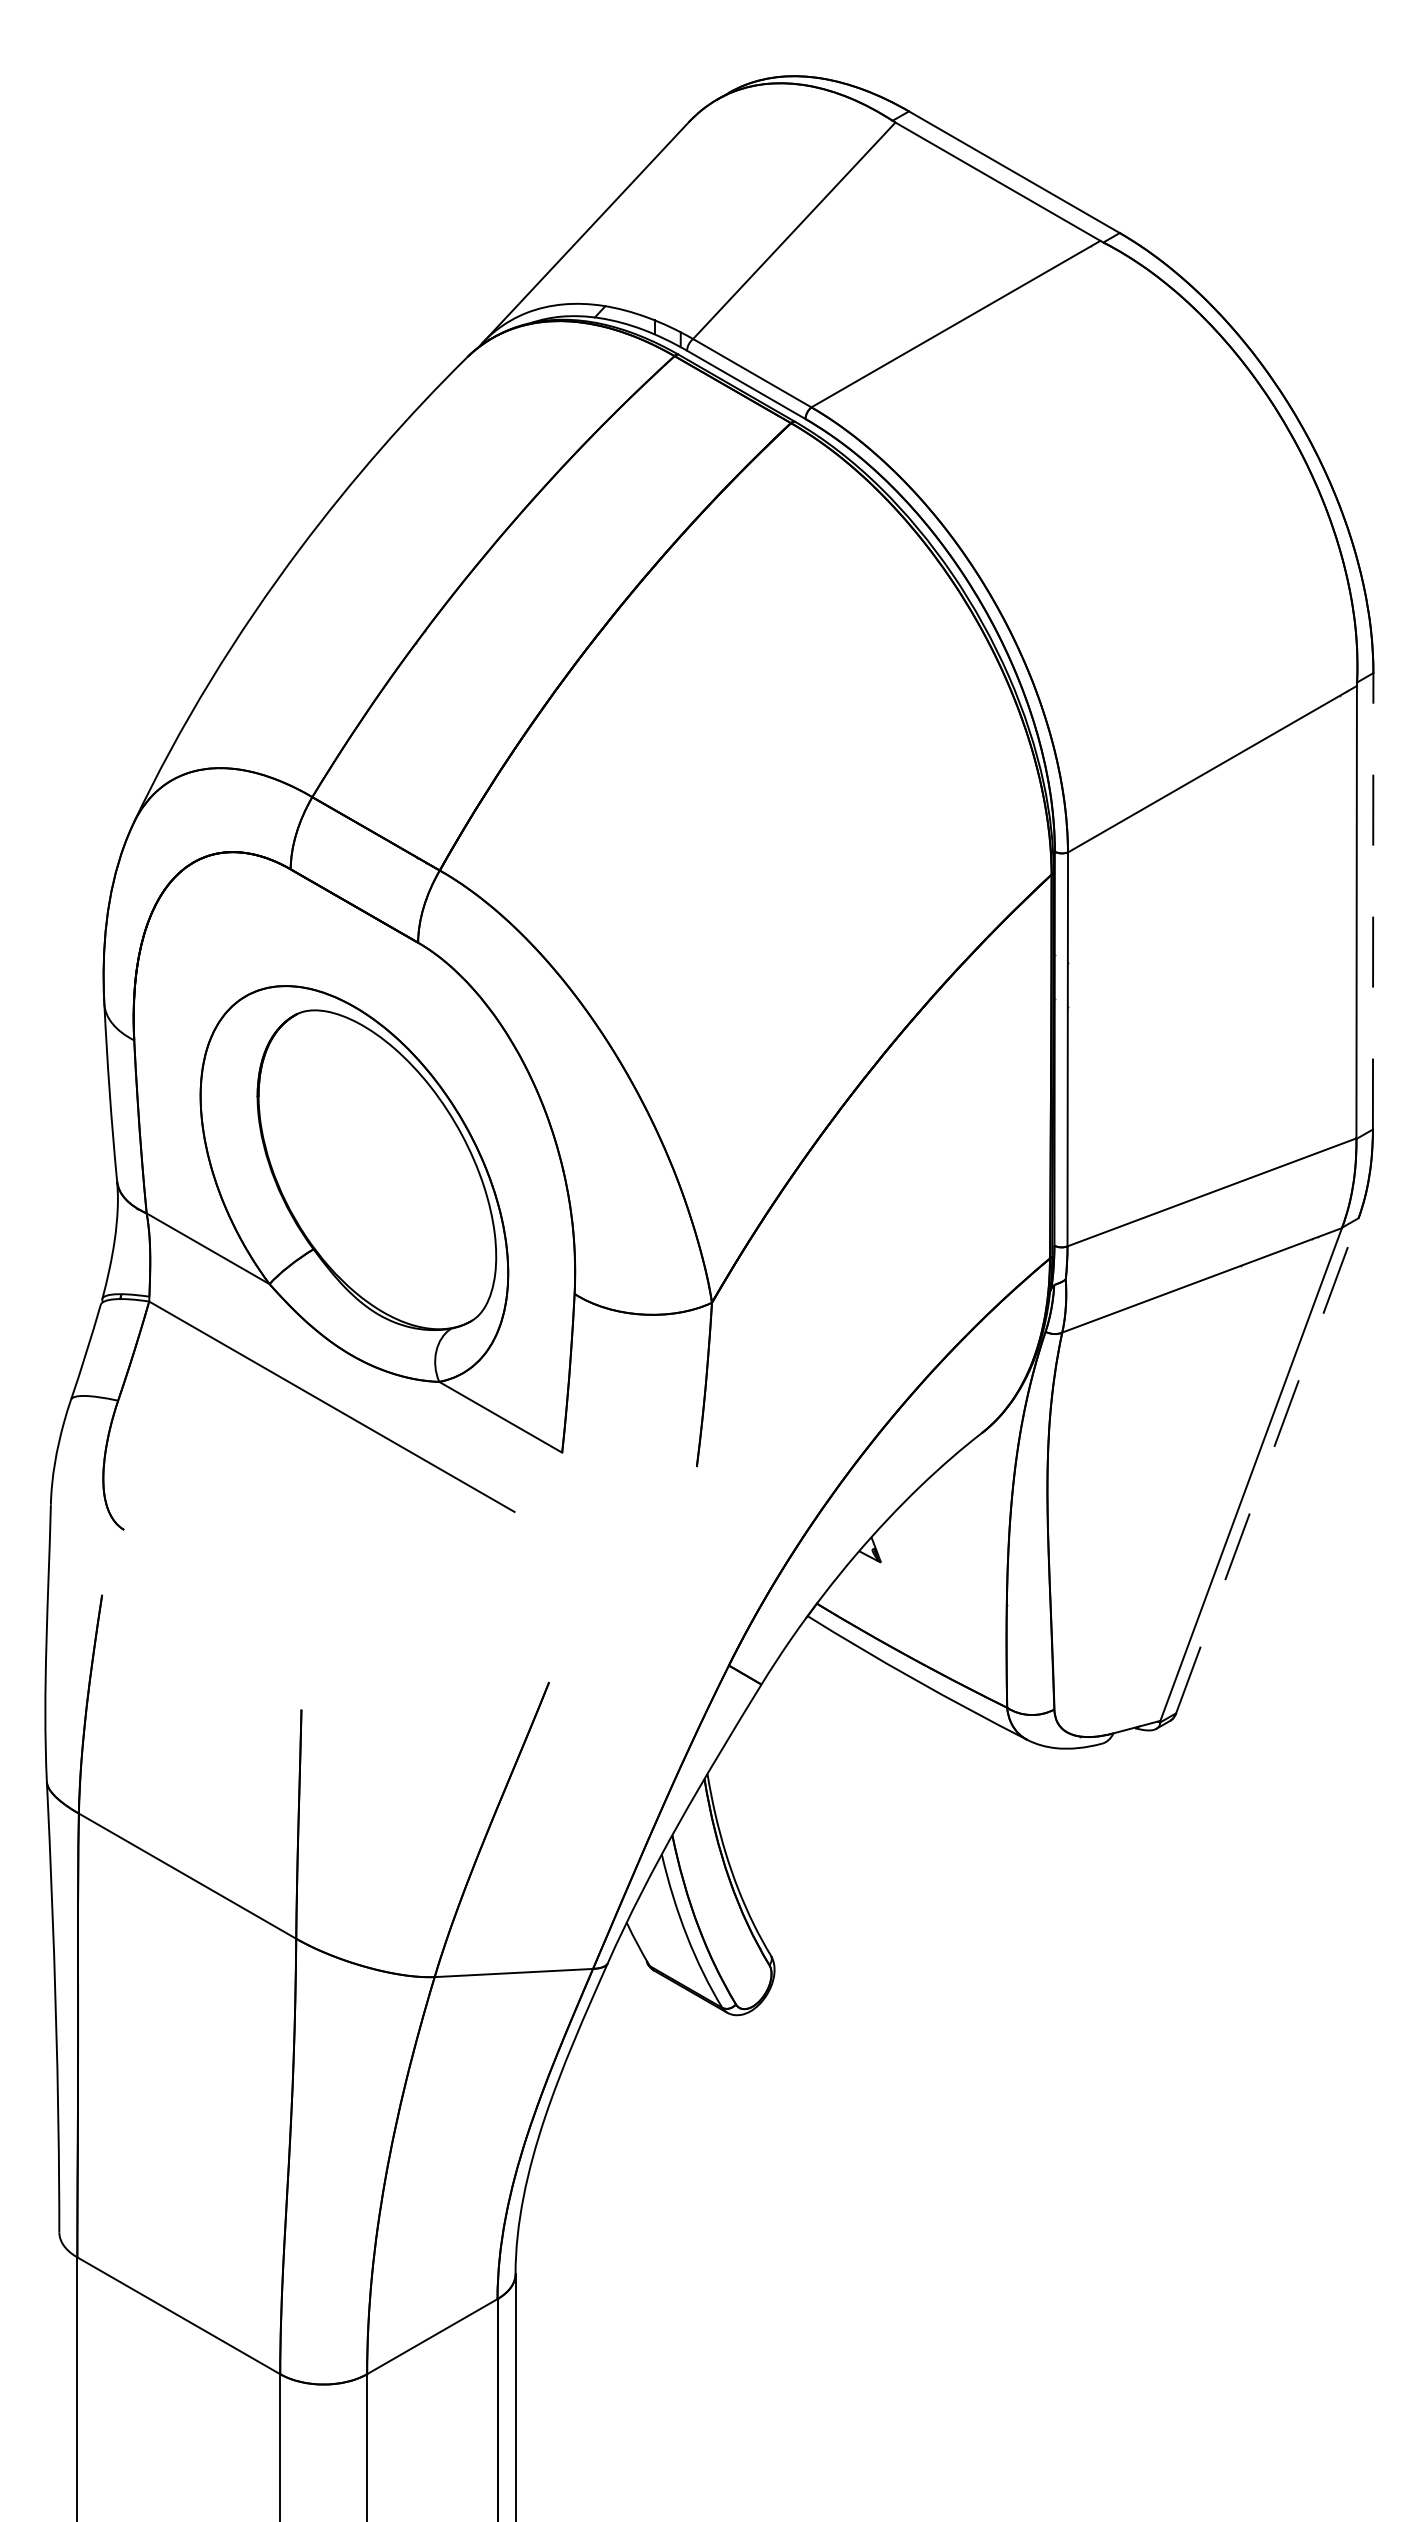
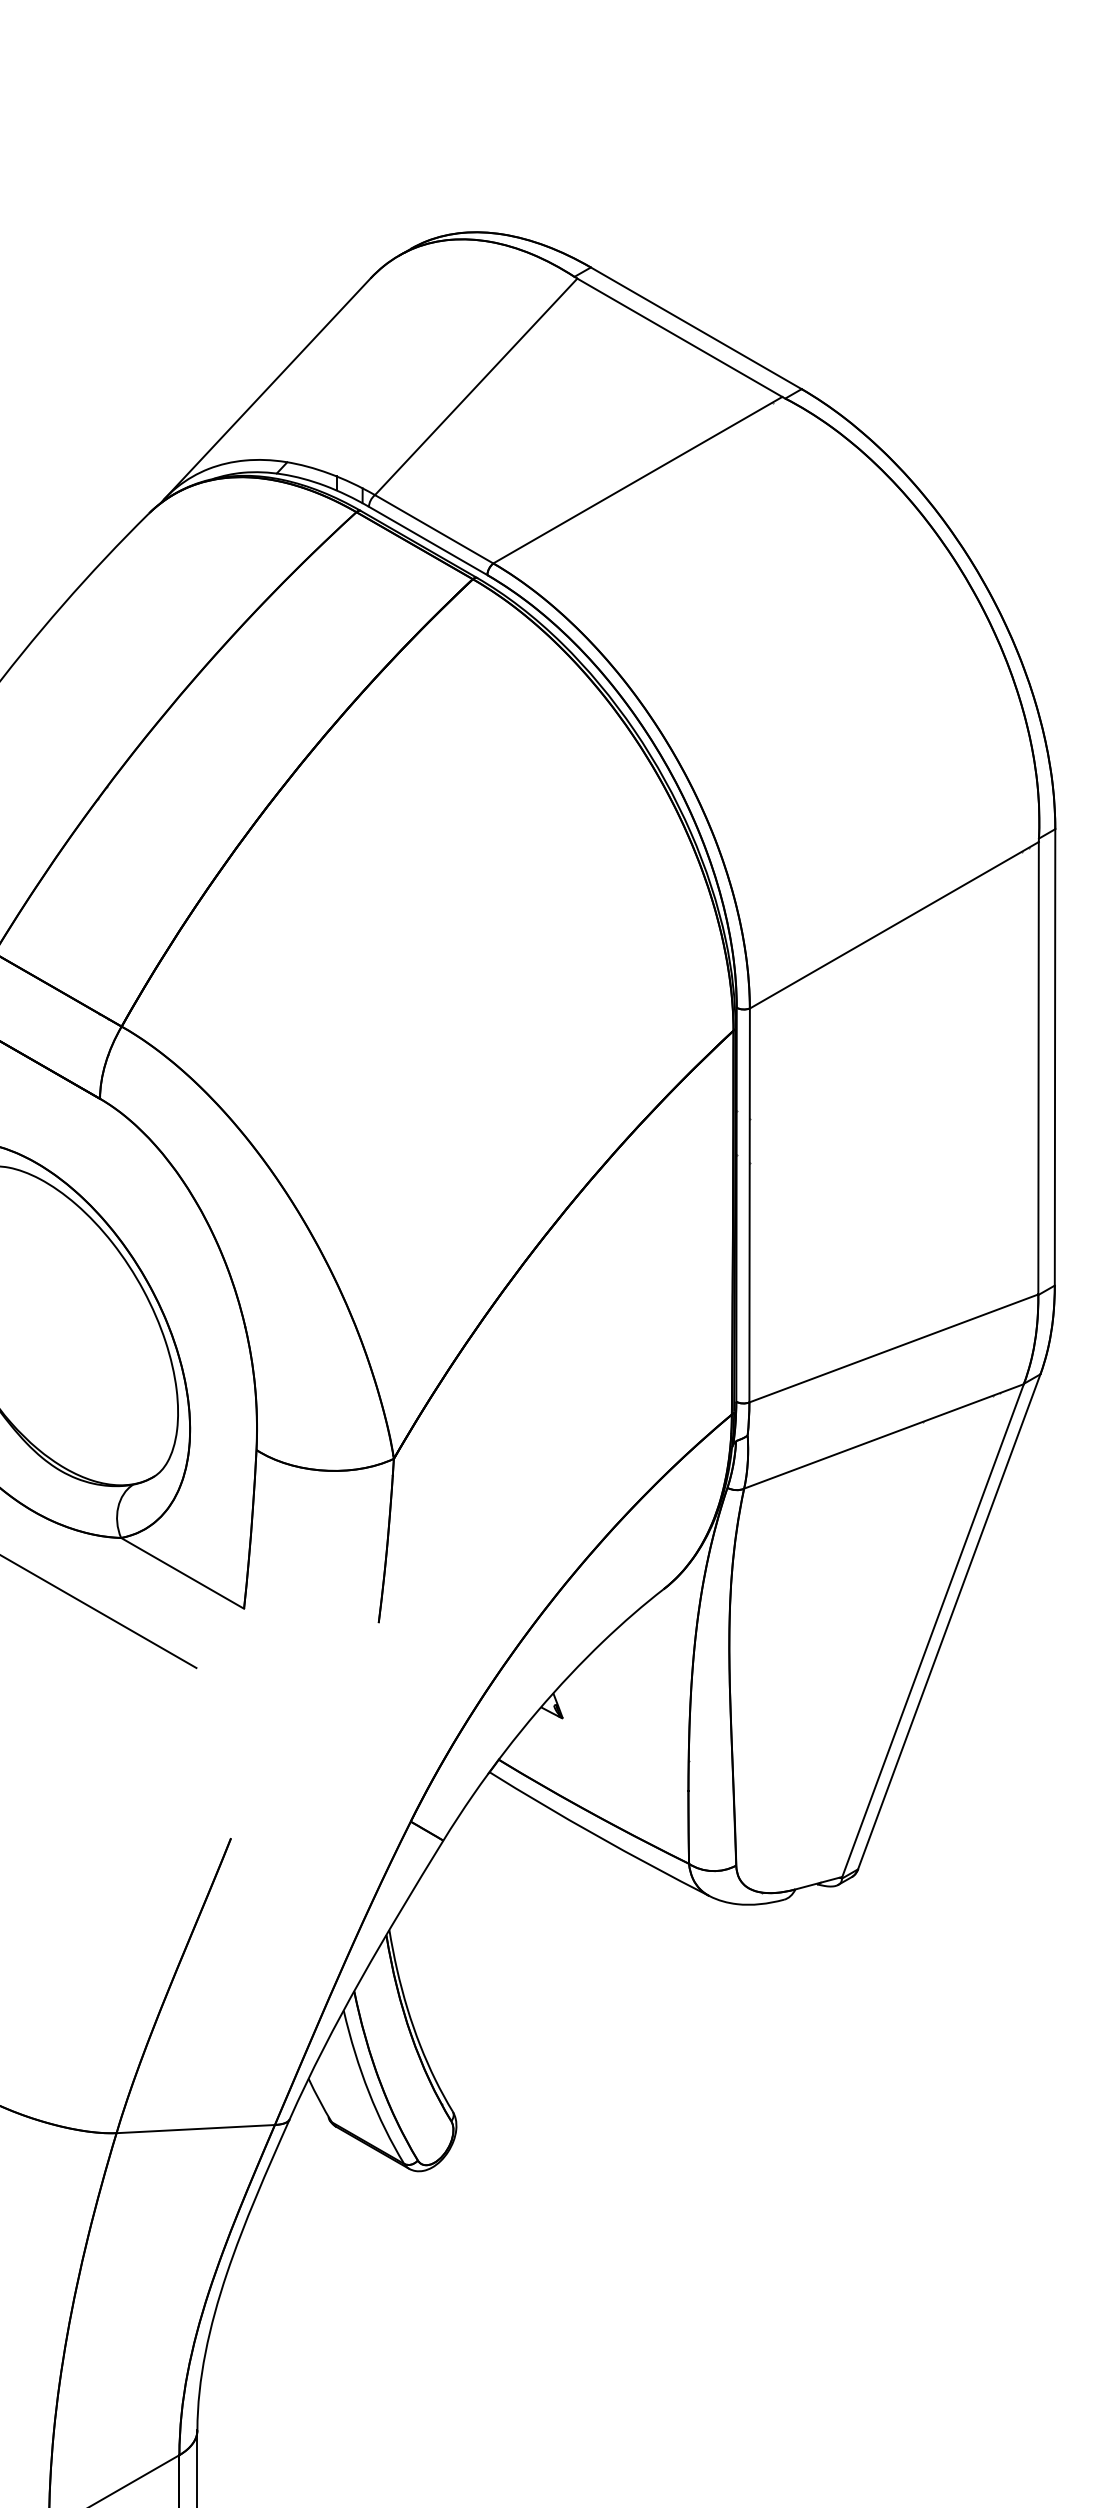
line: (1373, 900) -> (1055, 1056), dashed -> solid
line: (1267, 1465) -> (949, 1621), dashed -> solid

